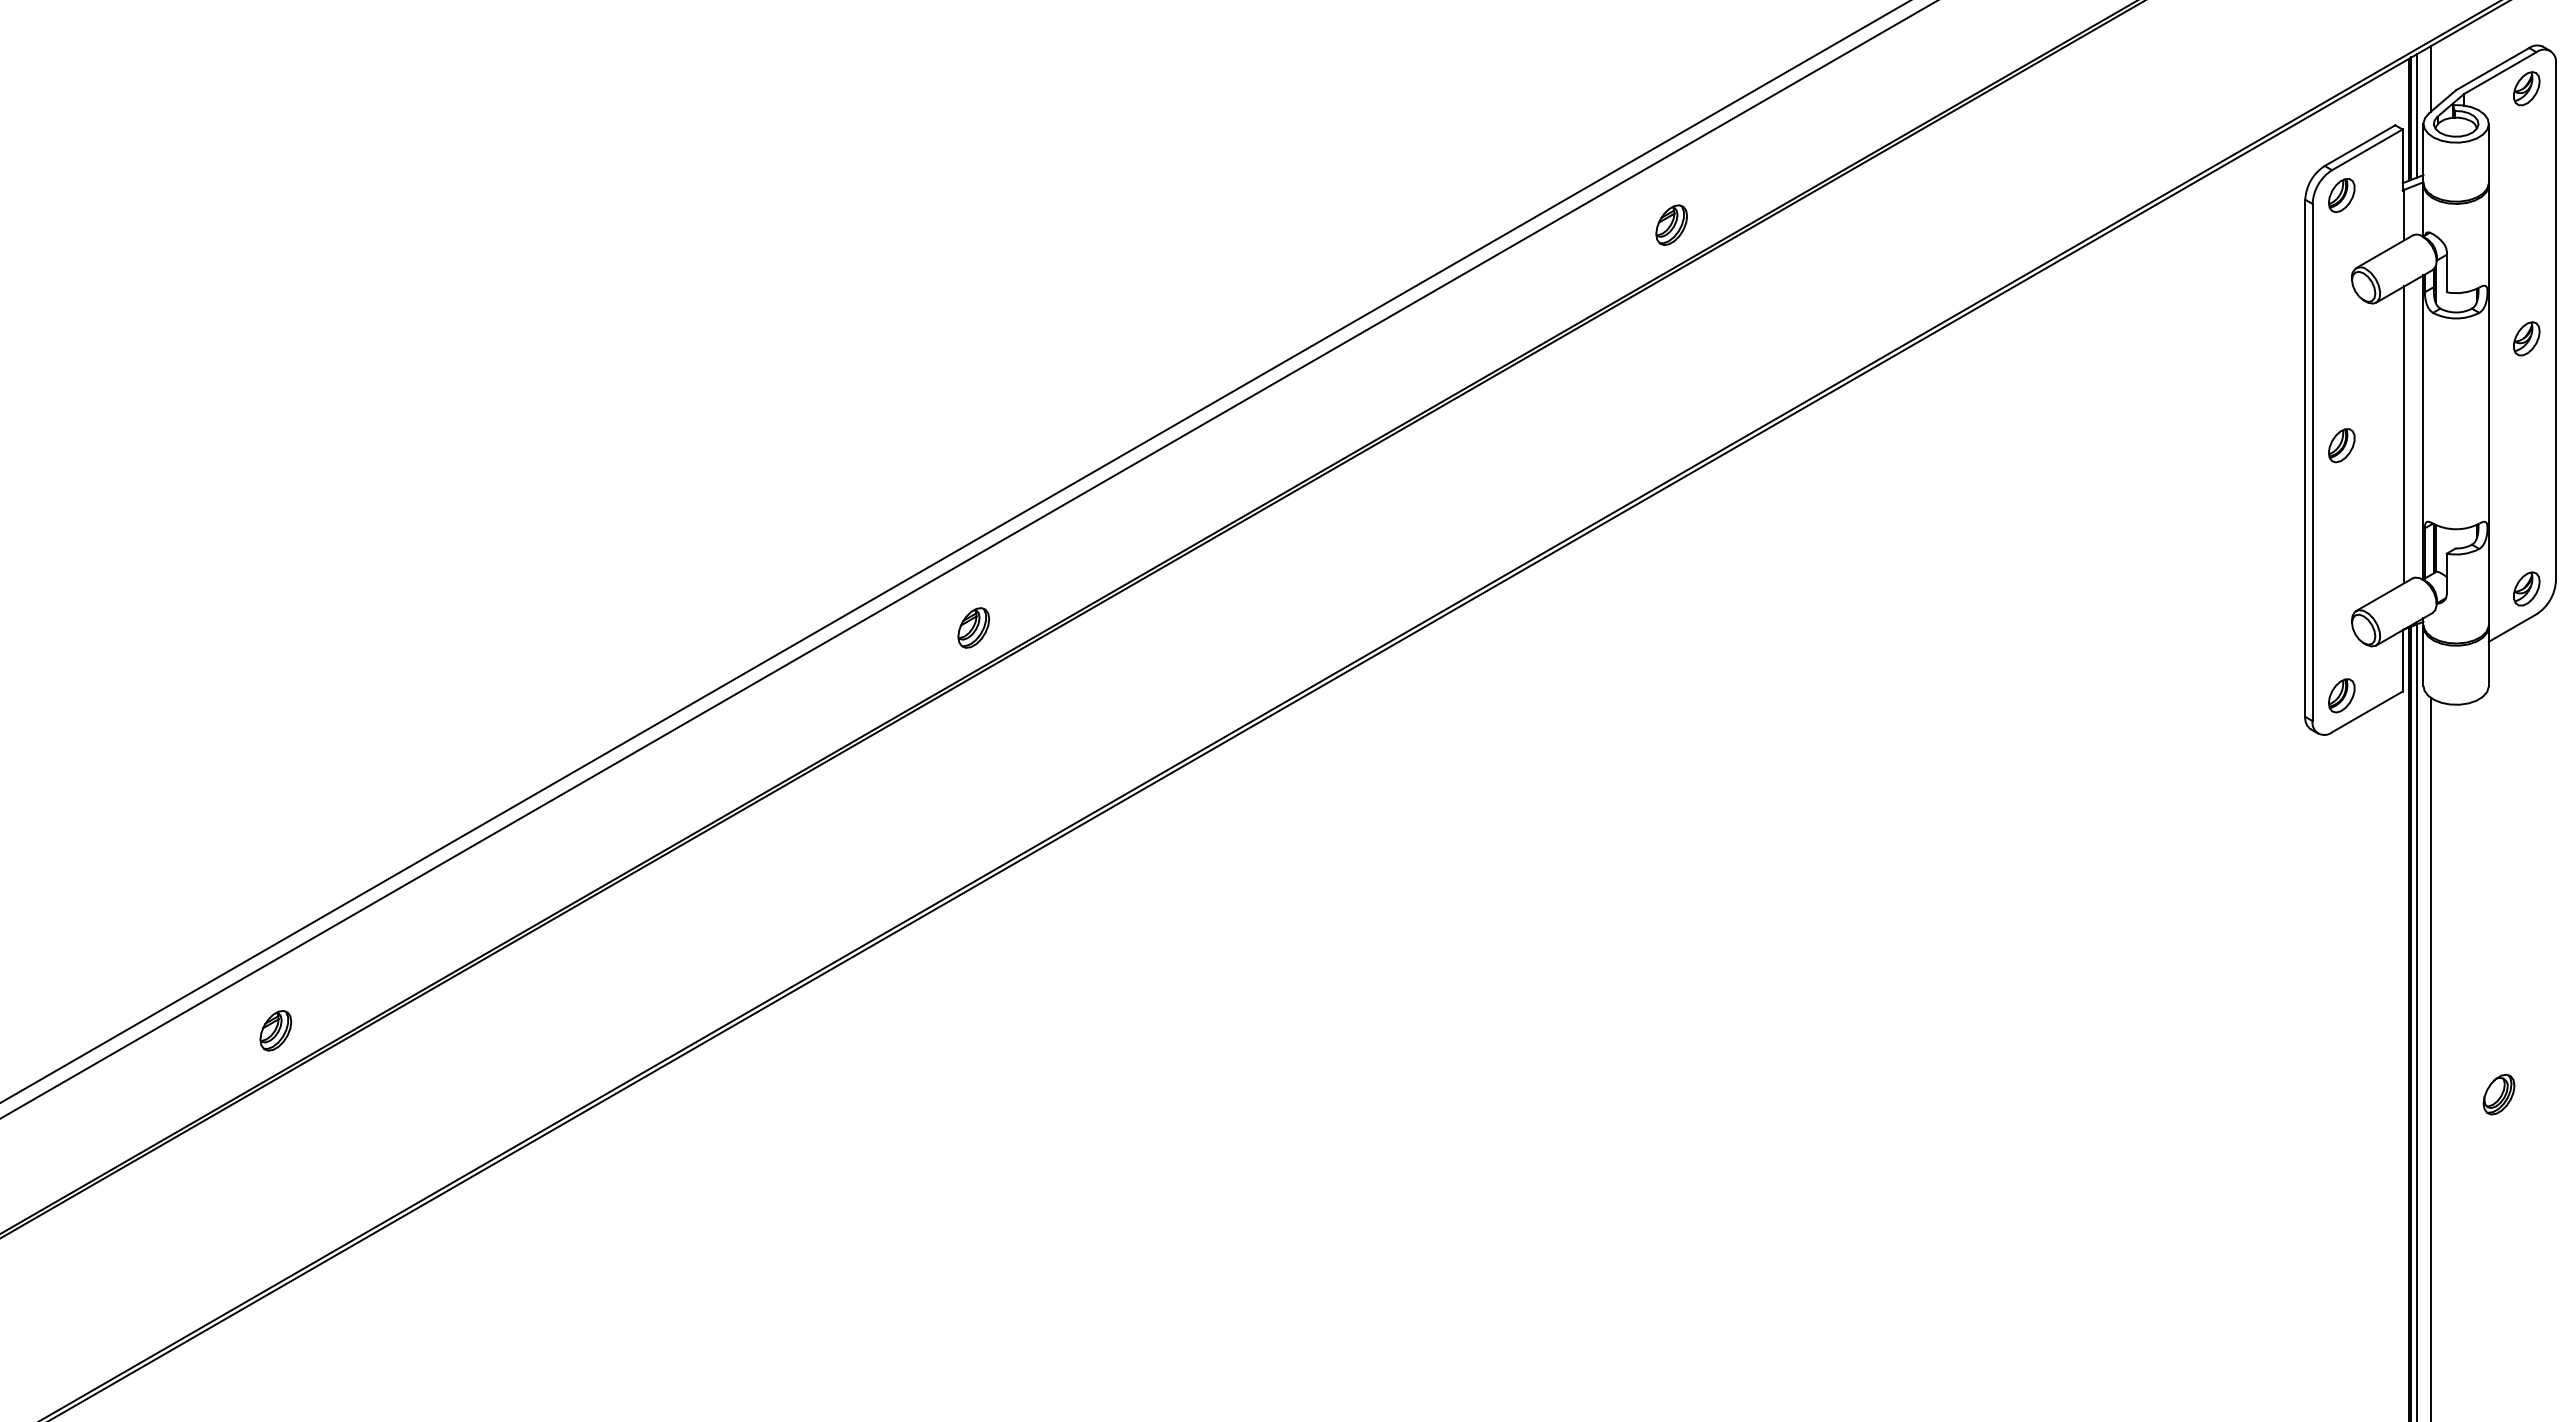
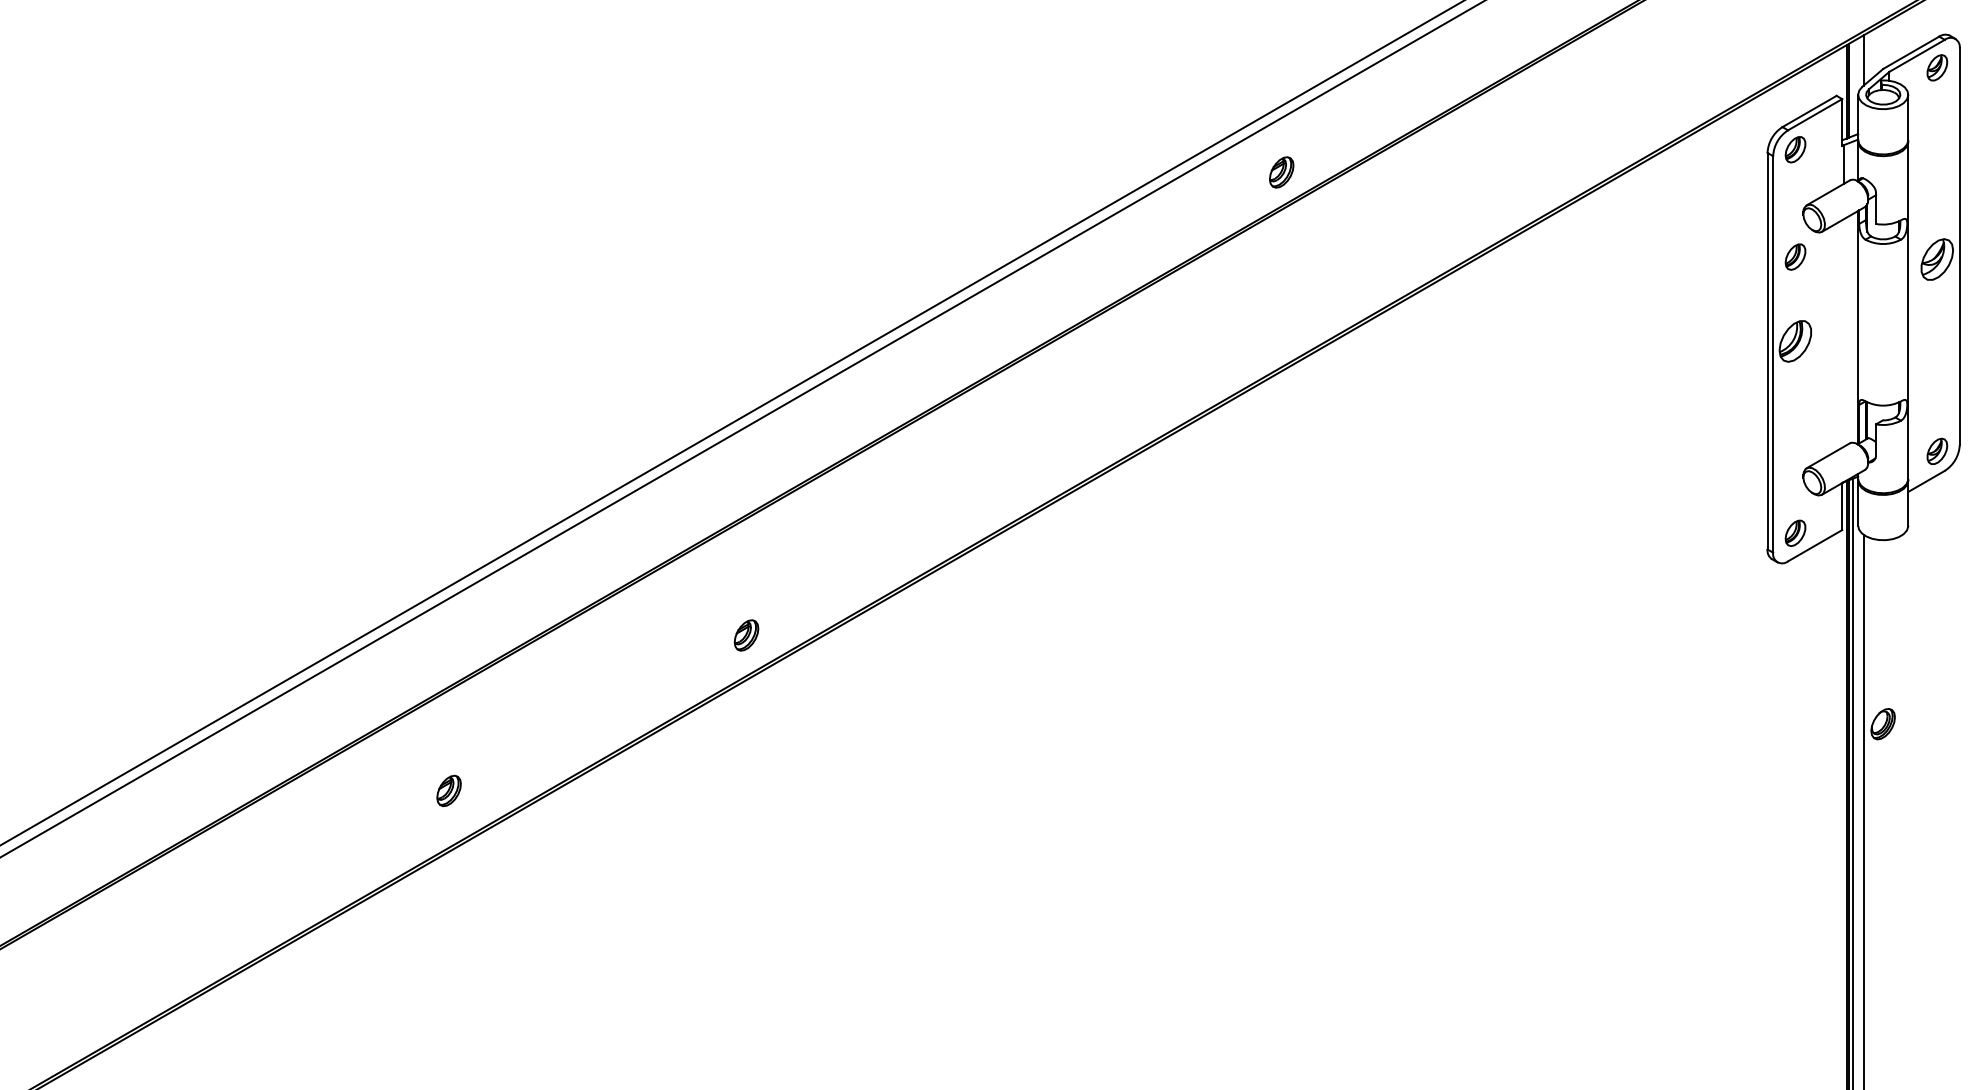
line: (2417, 115) -> (1853, 88), removed
part: (2341, 335) -> (1795, 257), added
part: (2526, 338) -> (1937, 259), size x1.6
line: (2404, 434) -> (1843, 332), removed
part: (2341, 445) -> (1795, 341), size x1.6
part: (973, 627) -> (746, 635), moved
part: (275, 1030) -> (448, 790), moved
part: (2498, 1094) -> (1882, 724), moved

